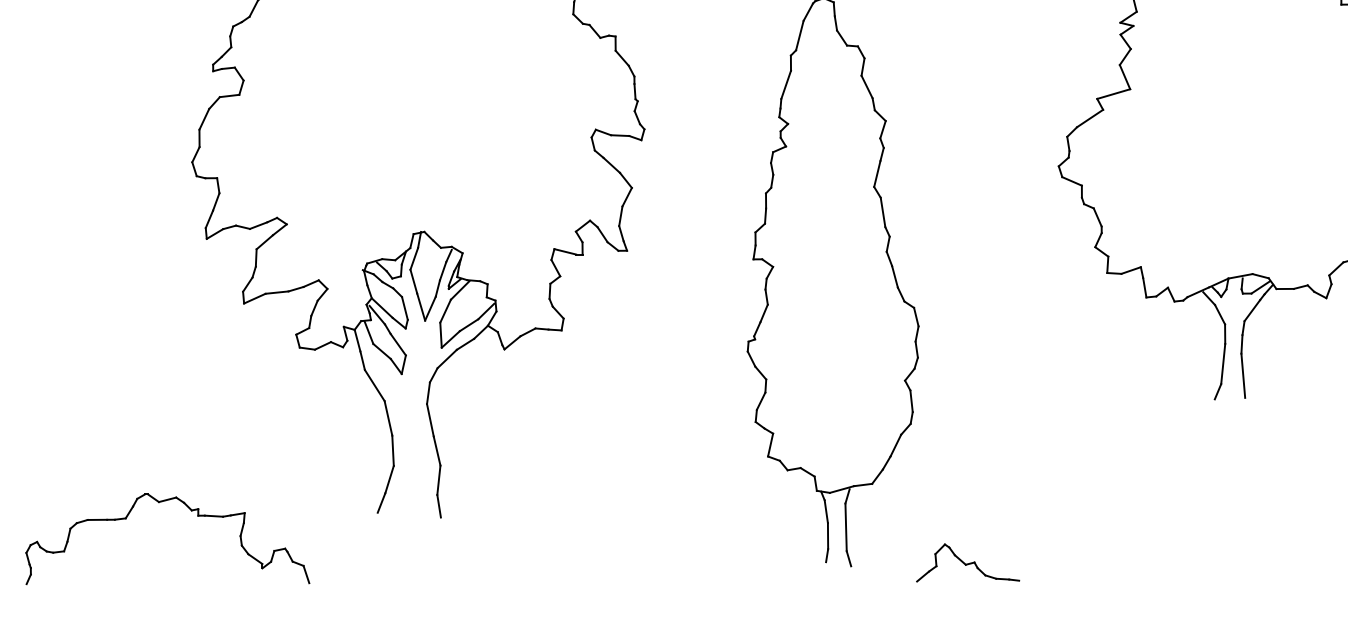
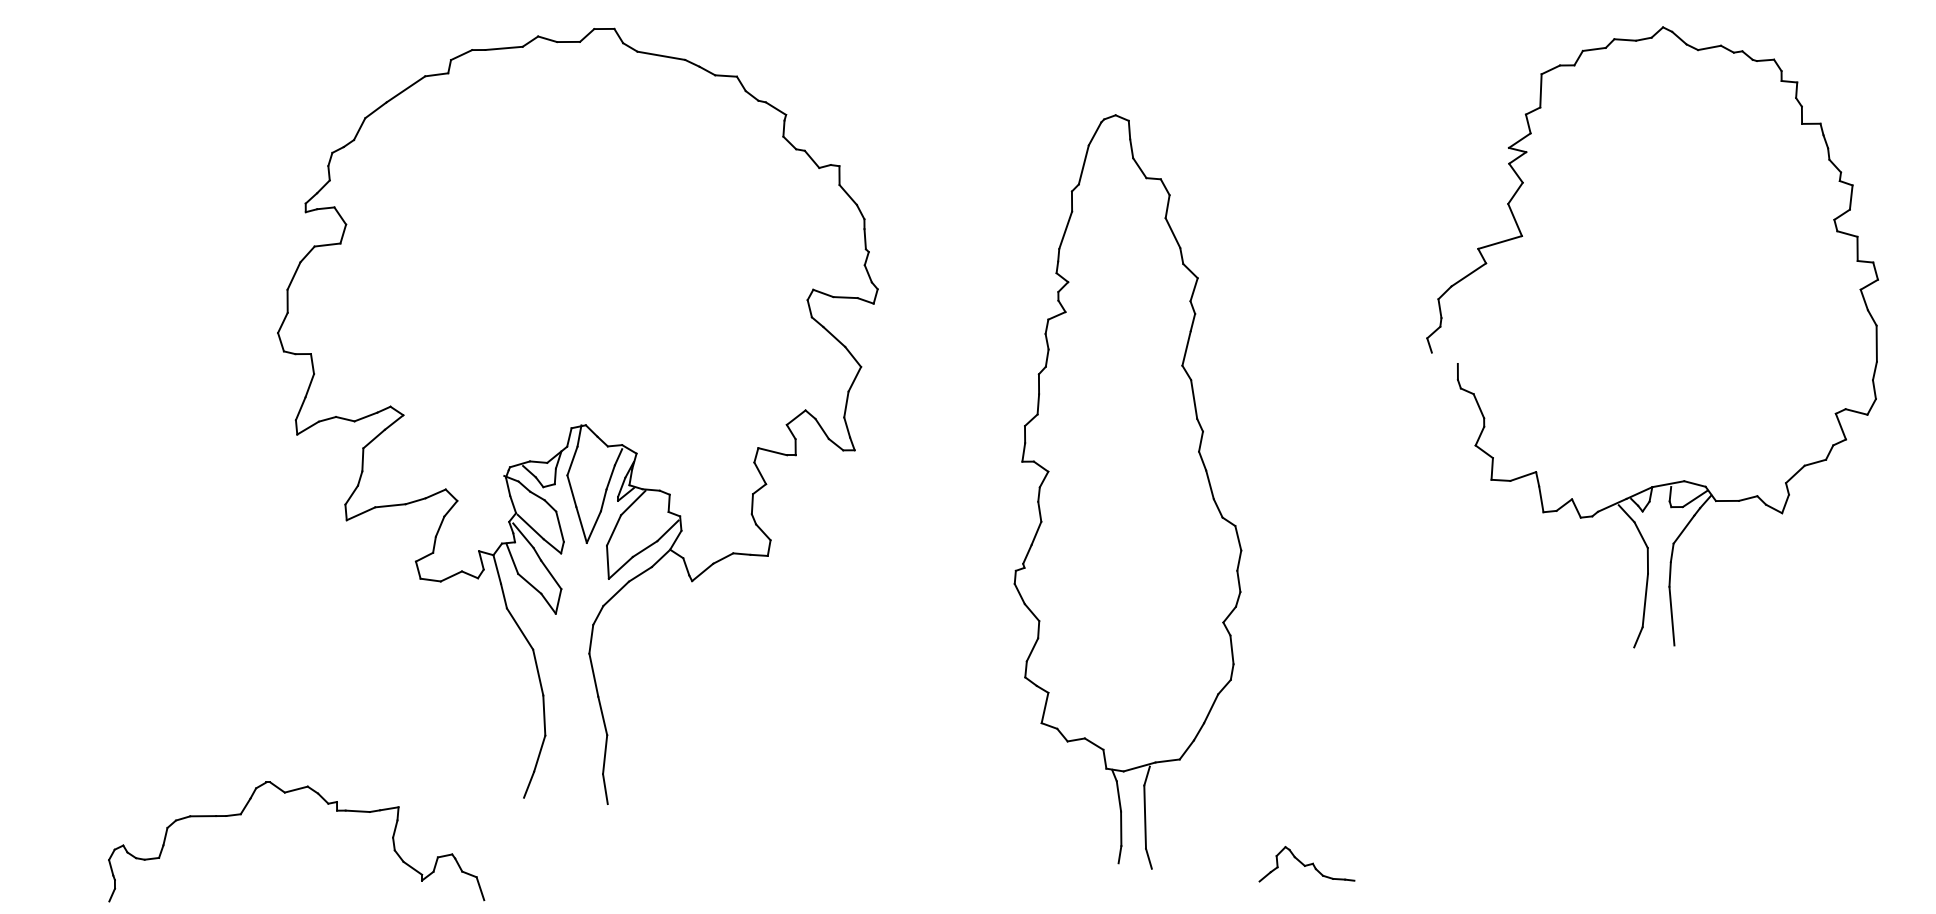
line: (1071, 180) -> (1444, 357), removed
part: (191, 511) -> (327, 804), moved
part: (967, 562) -> (1306, 863), size x0.7

